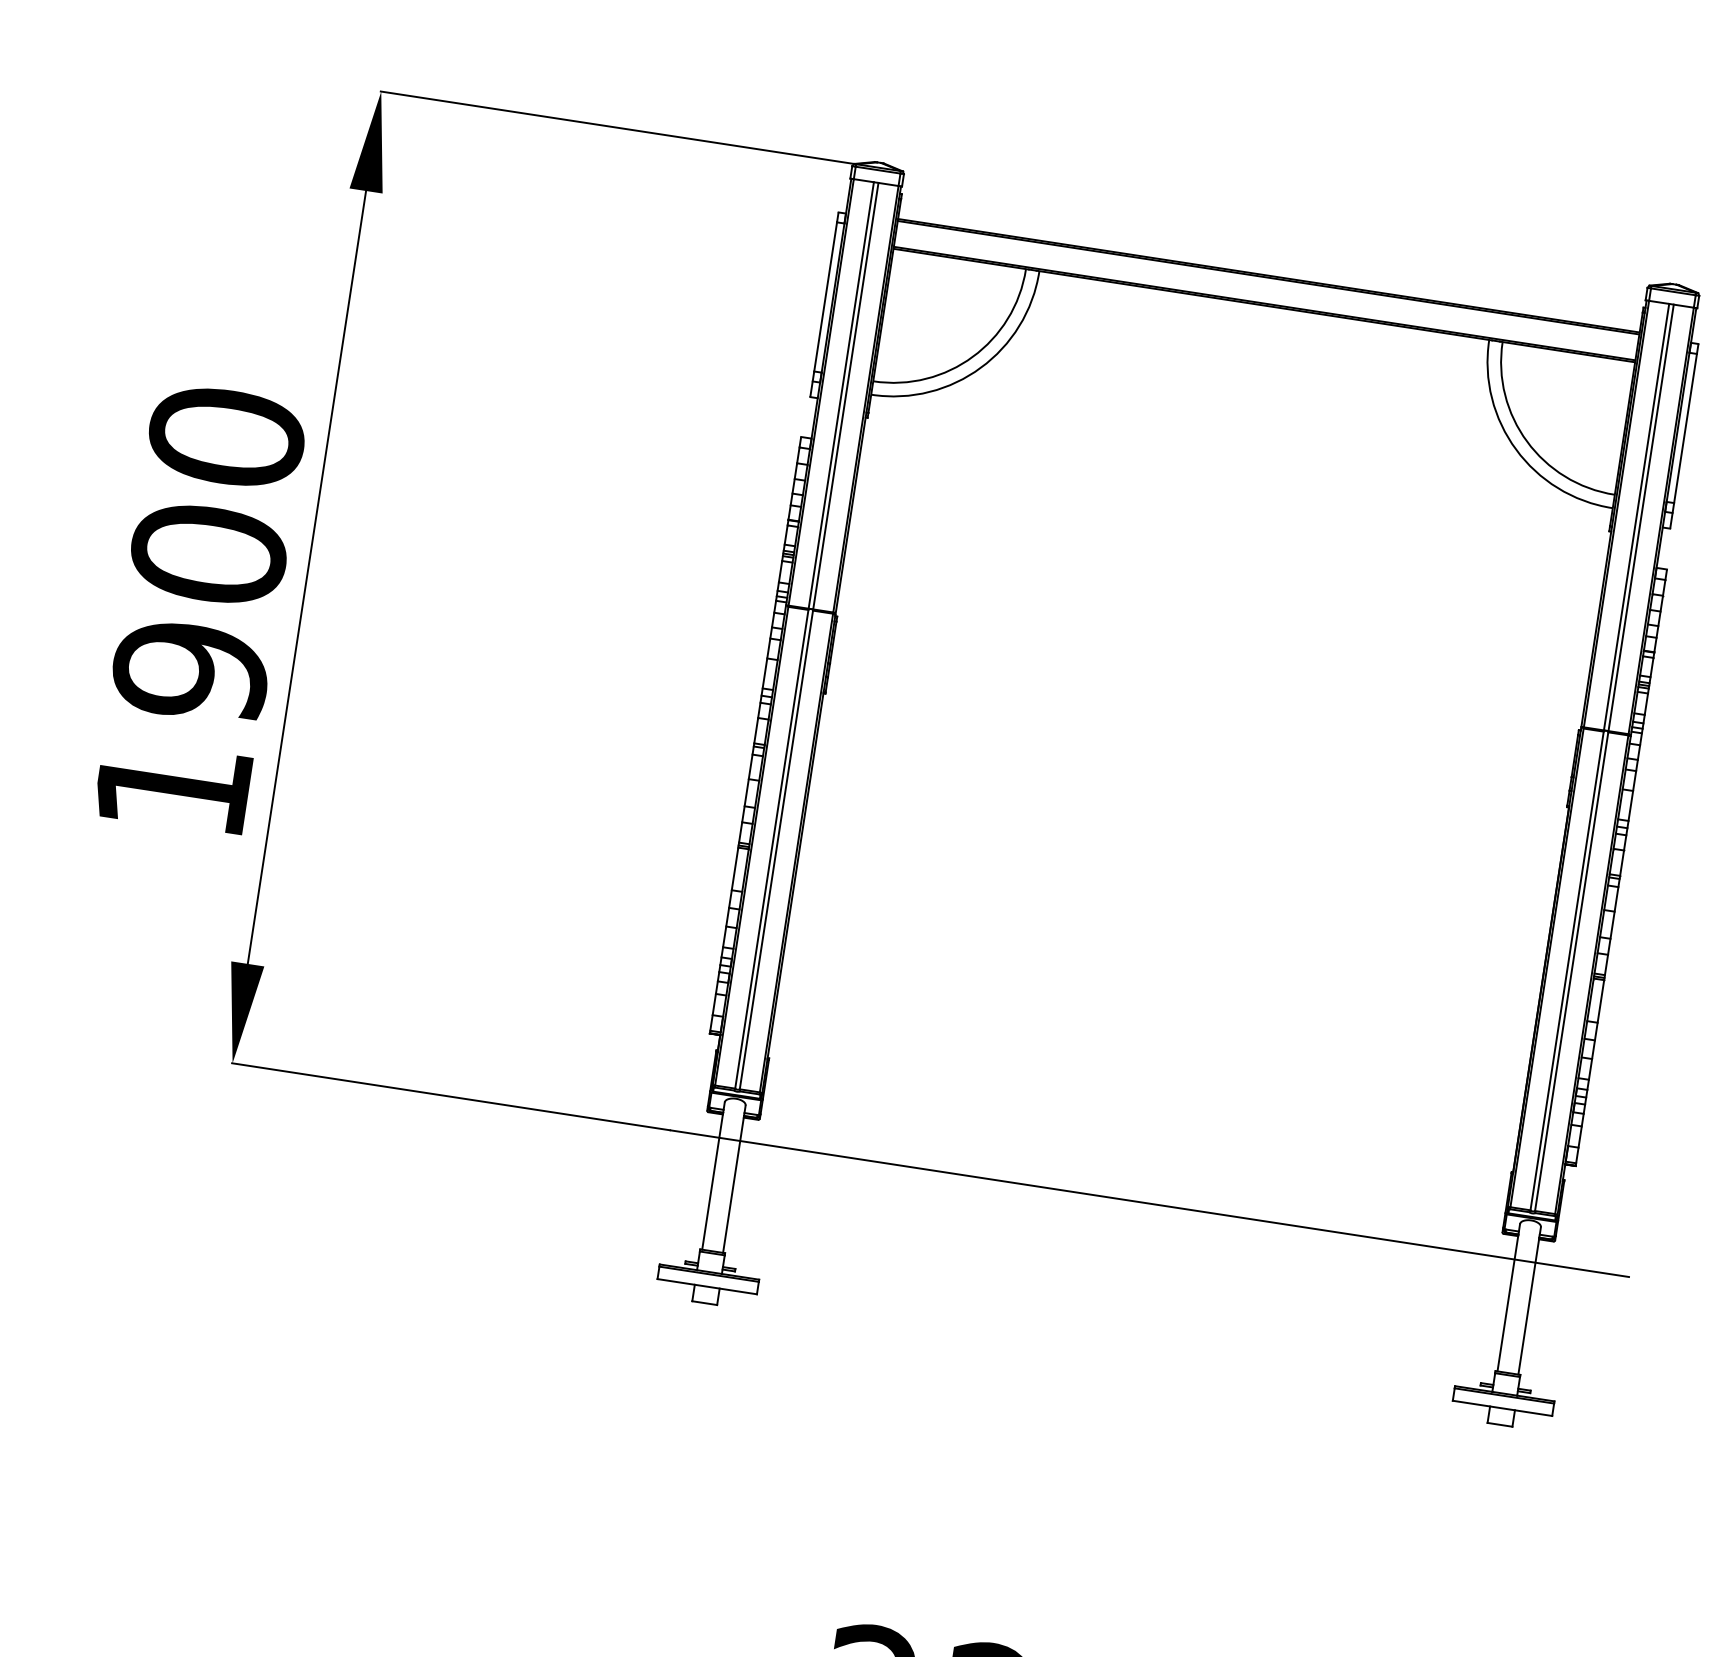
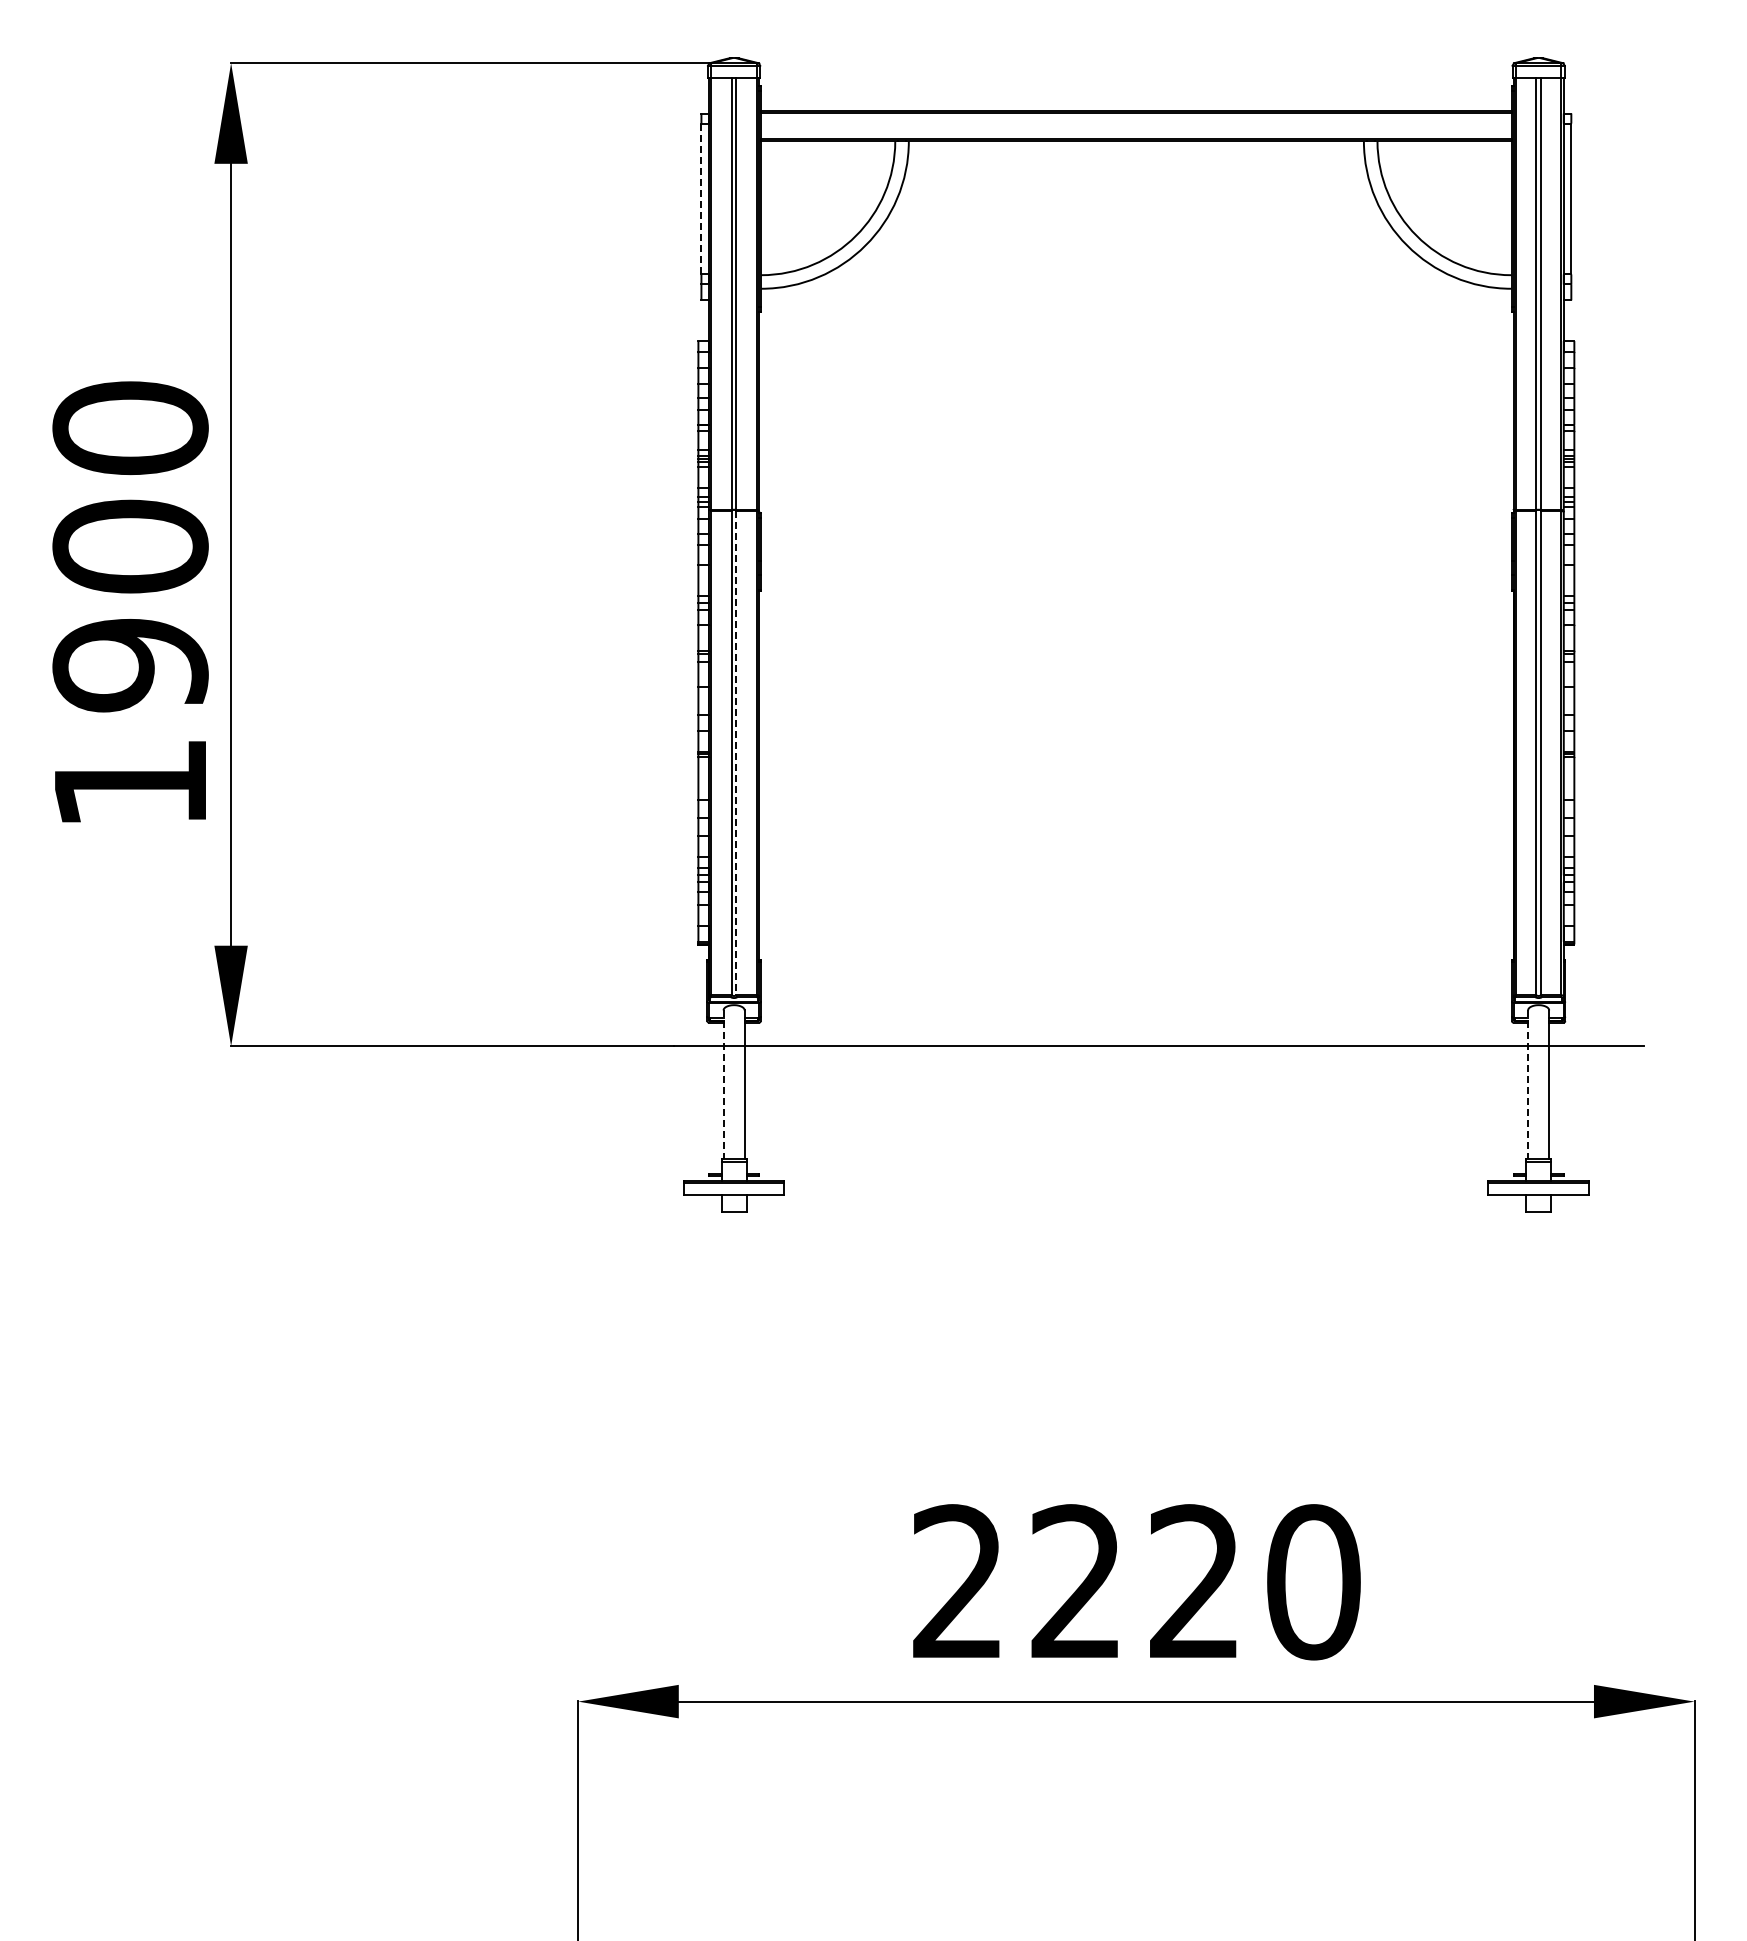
line: (825, 297) -> (701, 199), solid -> dashed
line: (776, 850) -> (736, 753), solid -> dashed
line: (713, 1175) -> (723, 1084), solid -> dashed
line: (1509, 1297) -> (1528, 1084), solid -> dashed

